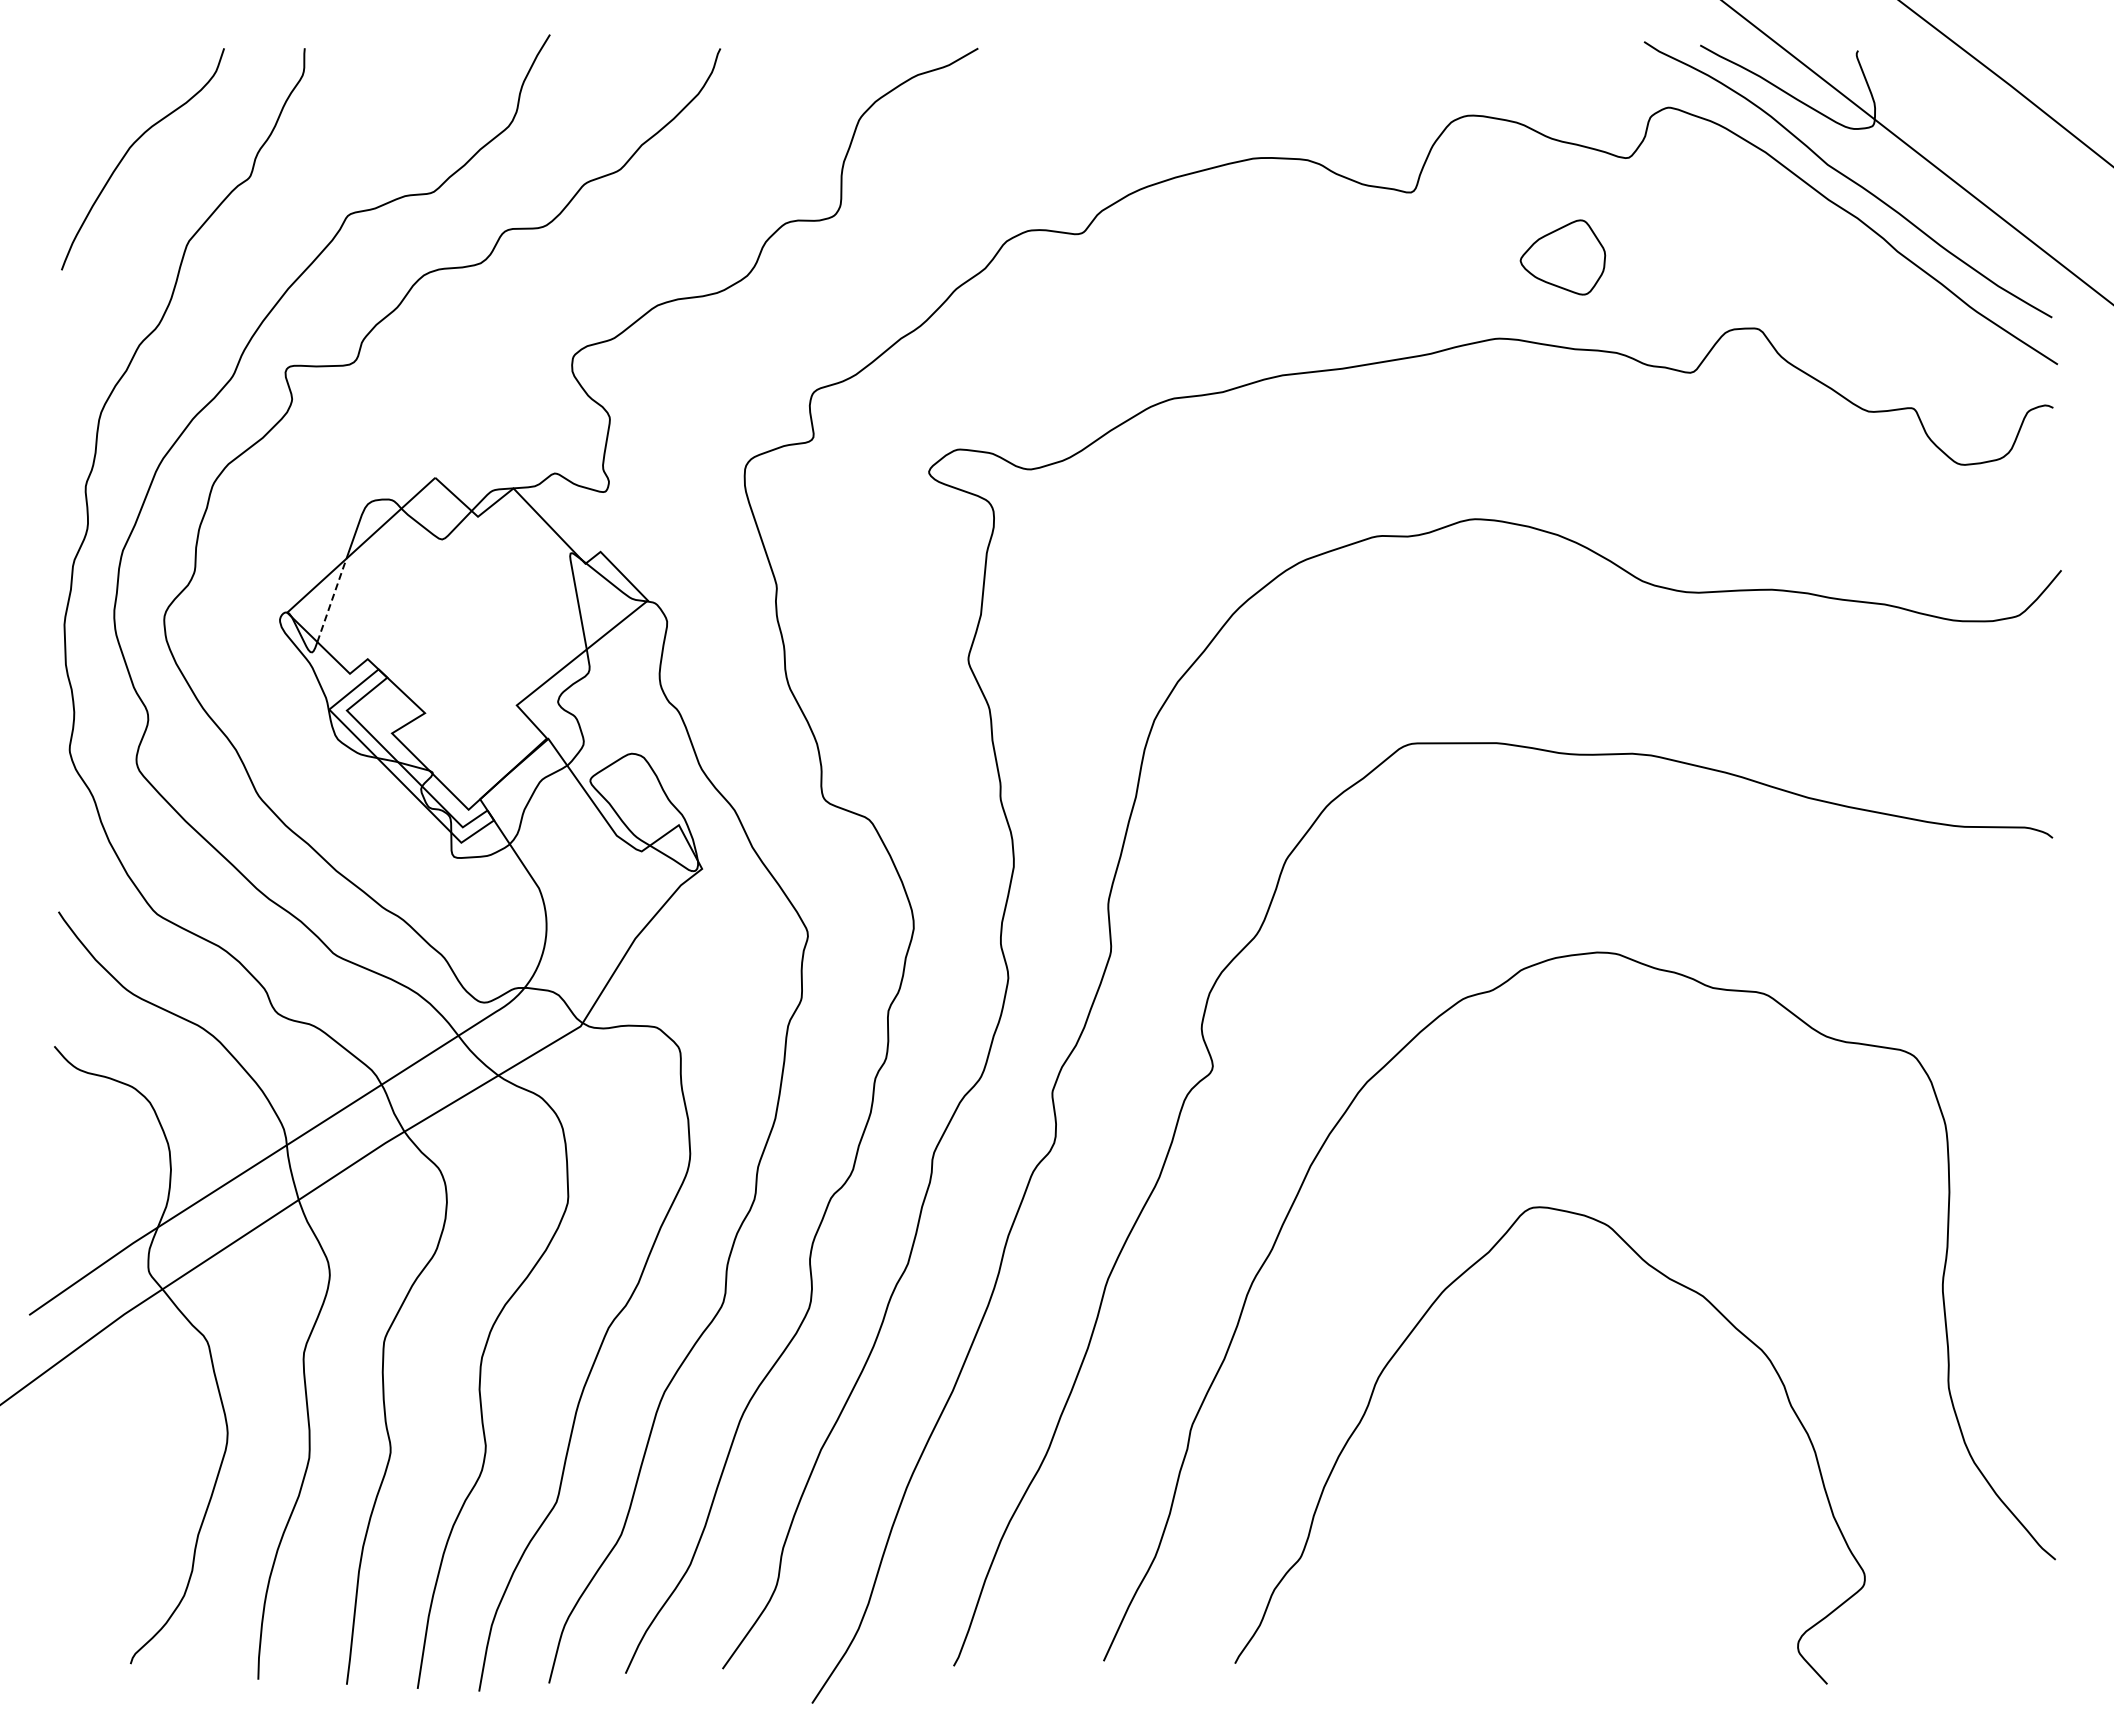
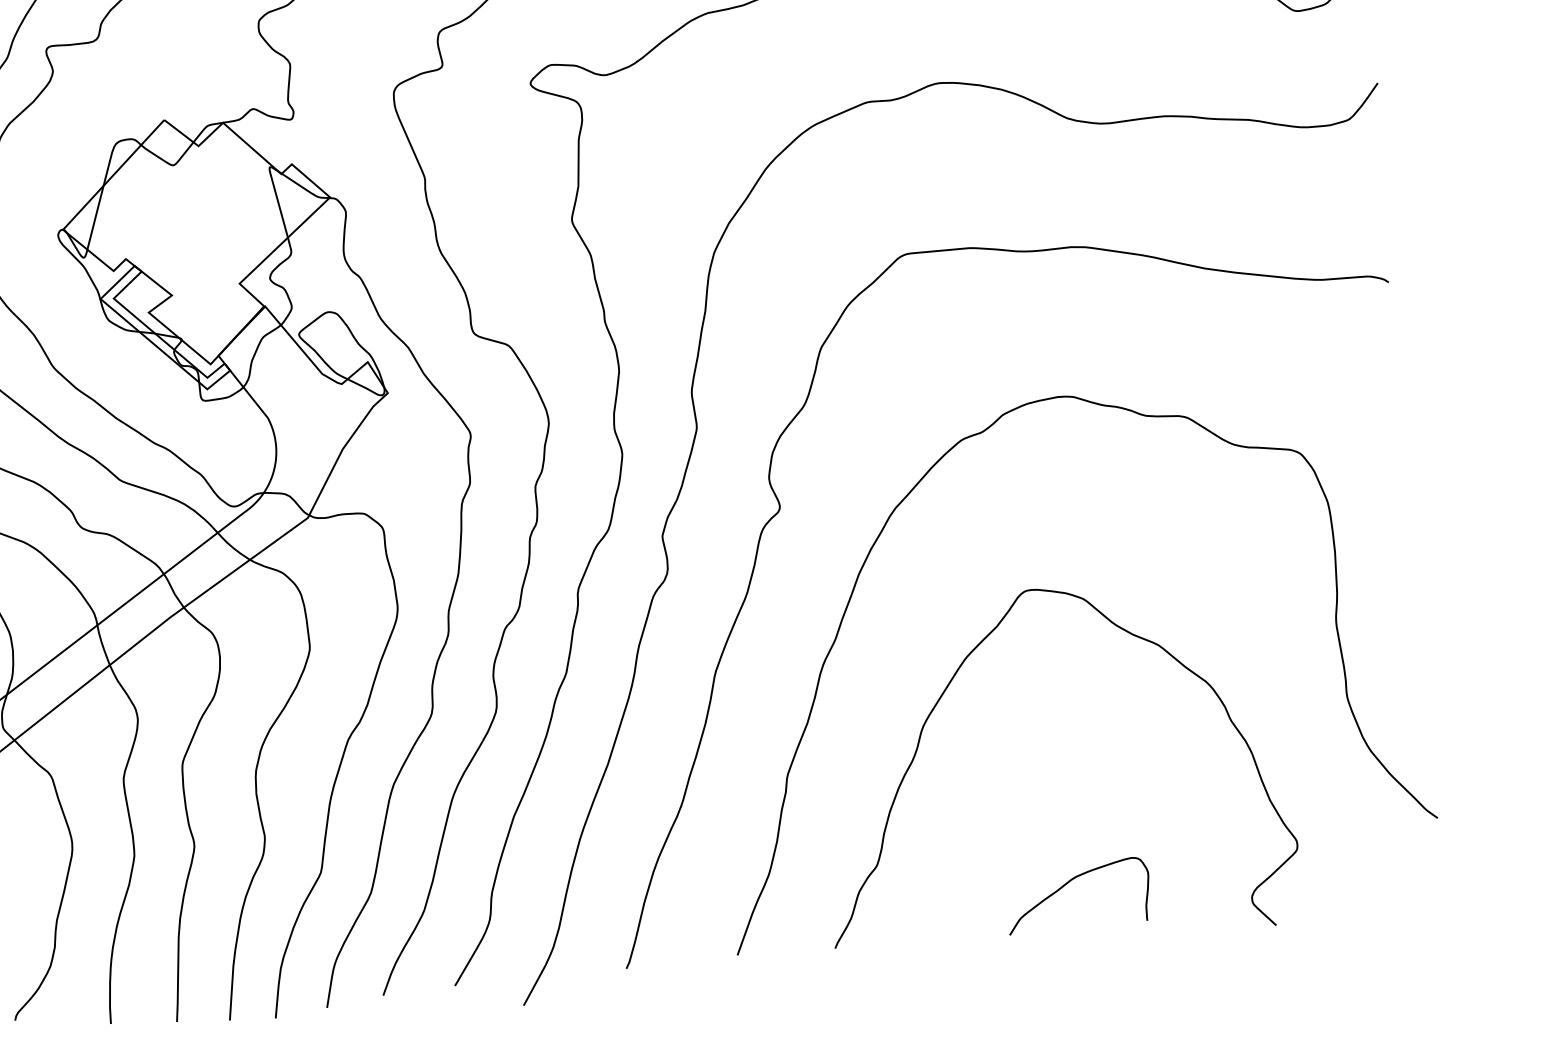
line: (332, 599) -> (95, 217), dashed -> solid
curve: (1554, 1603) -> (1068, 883), added

